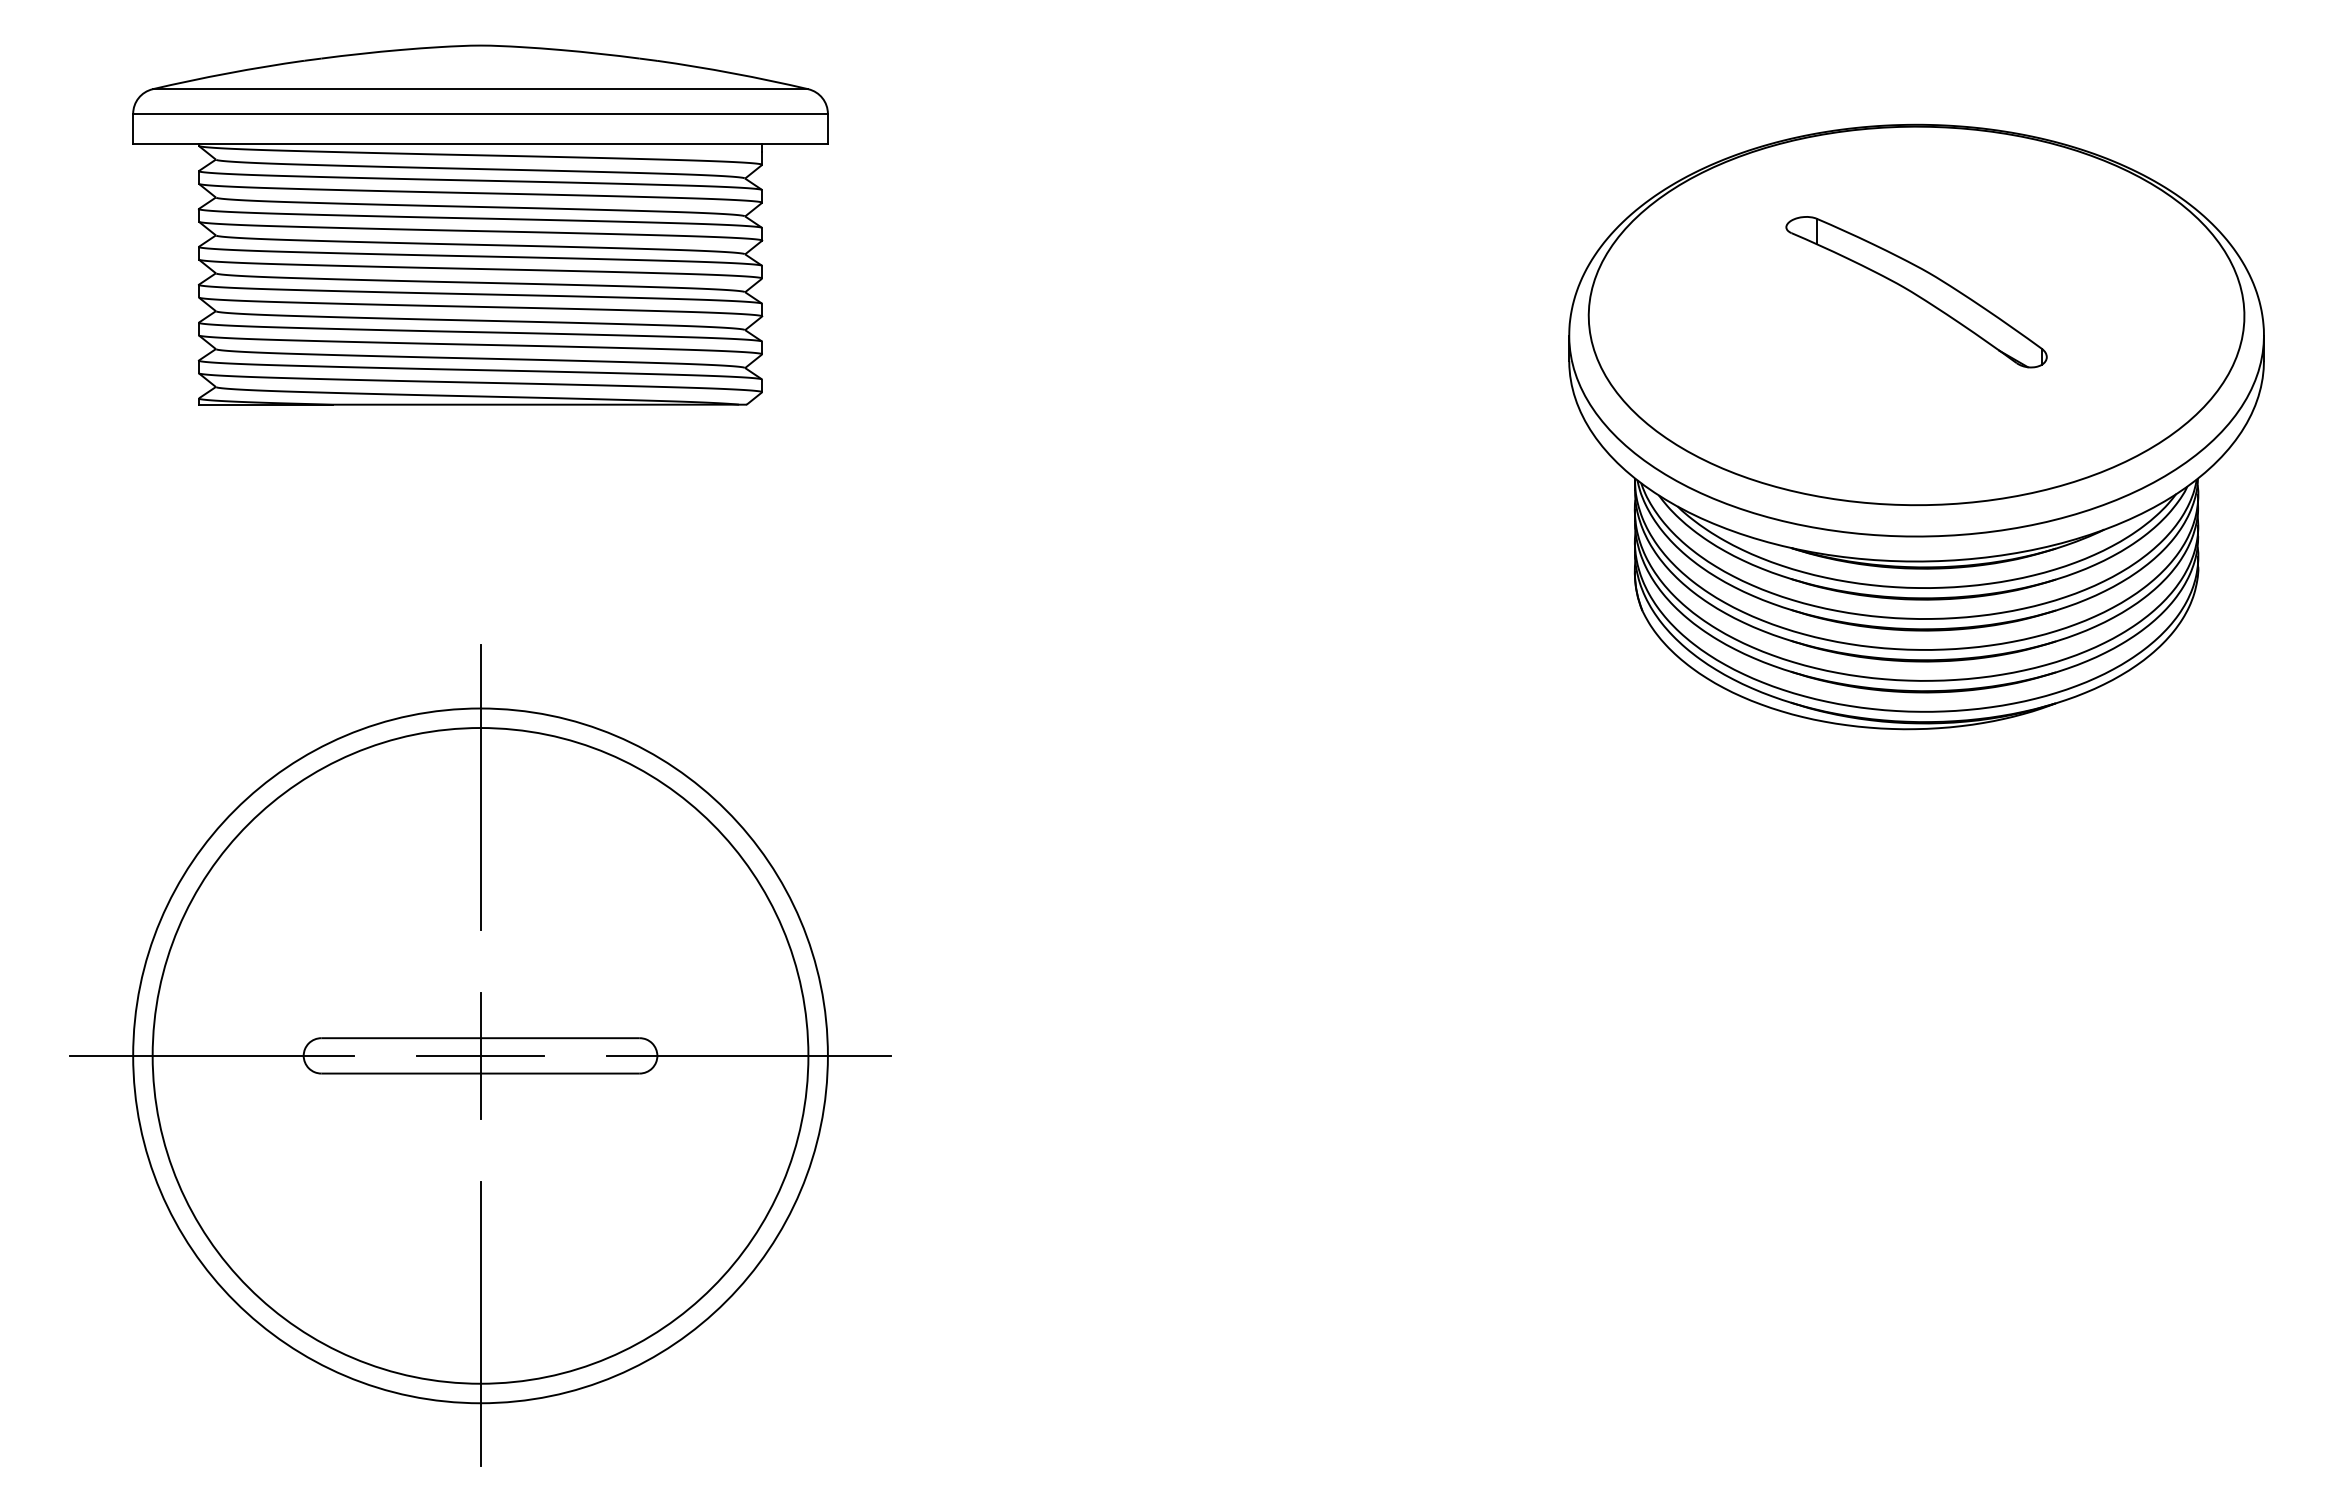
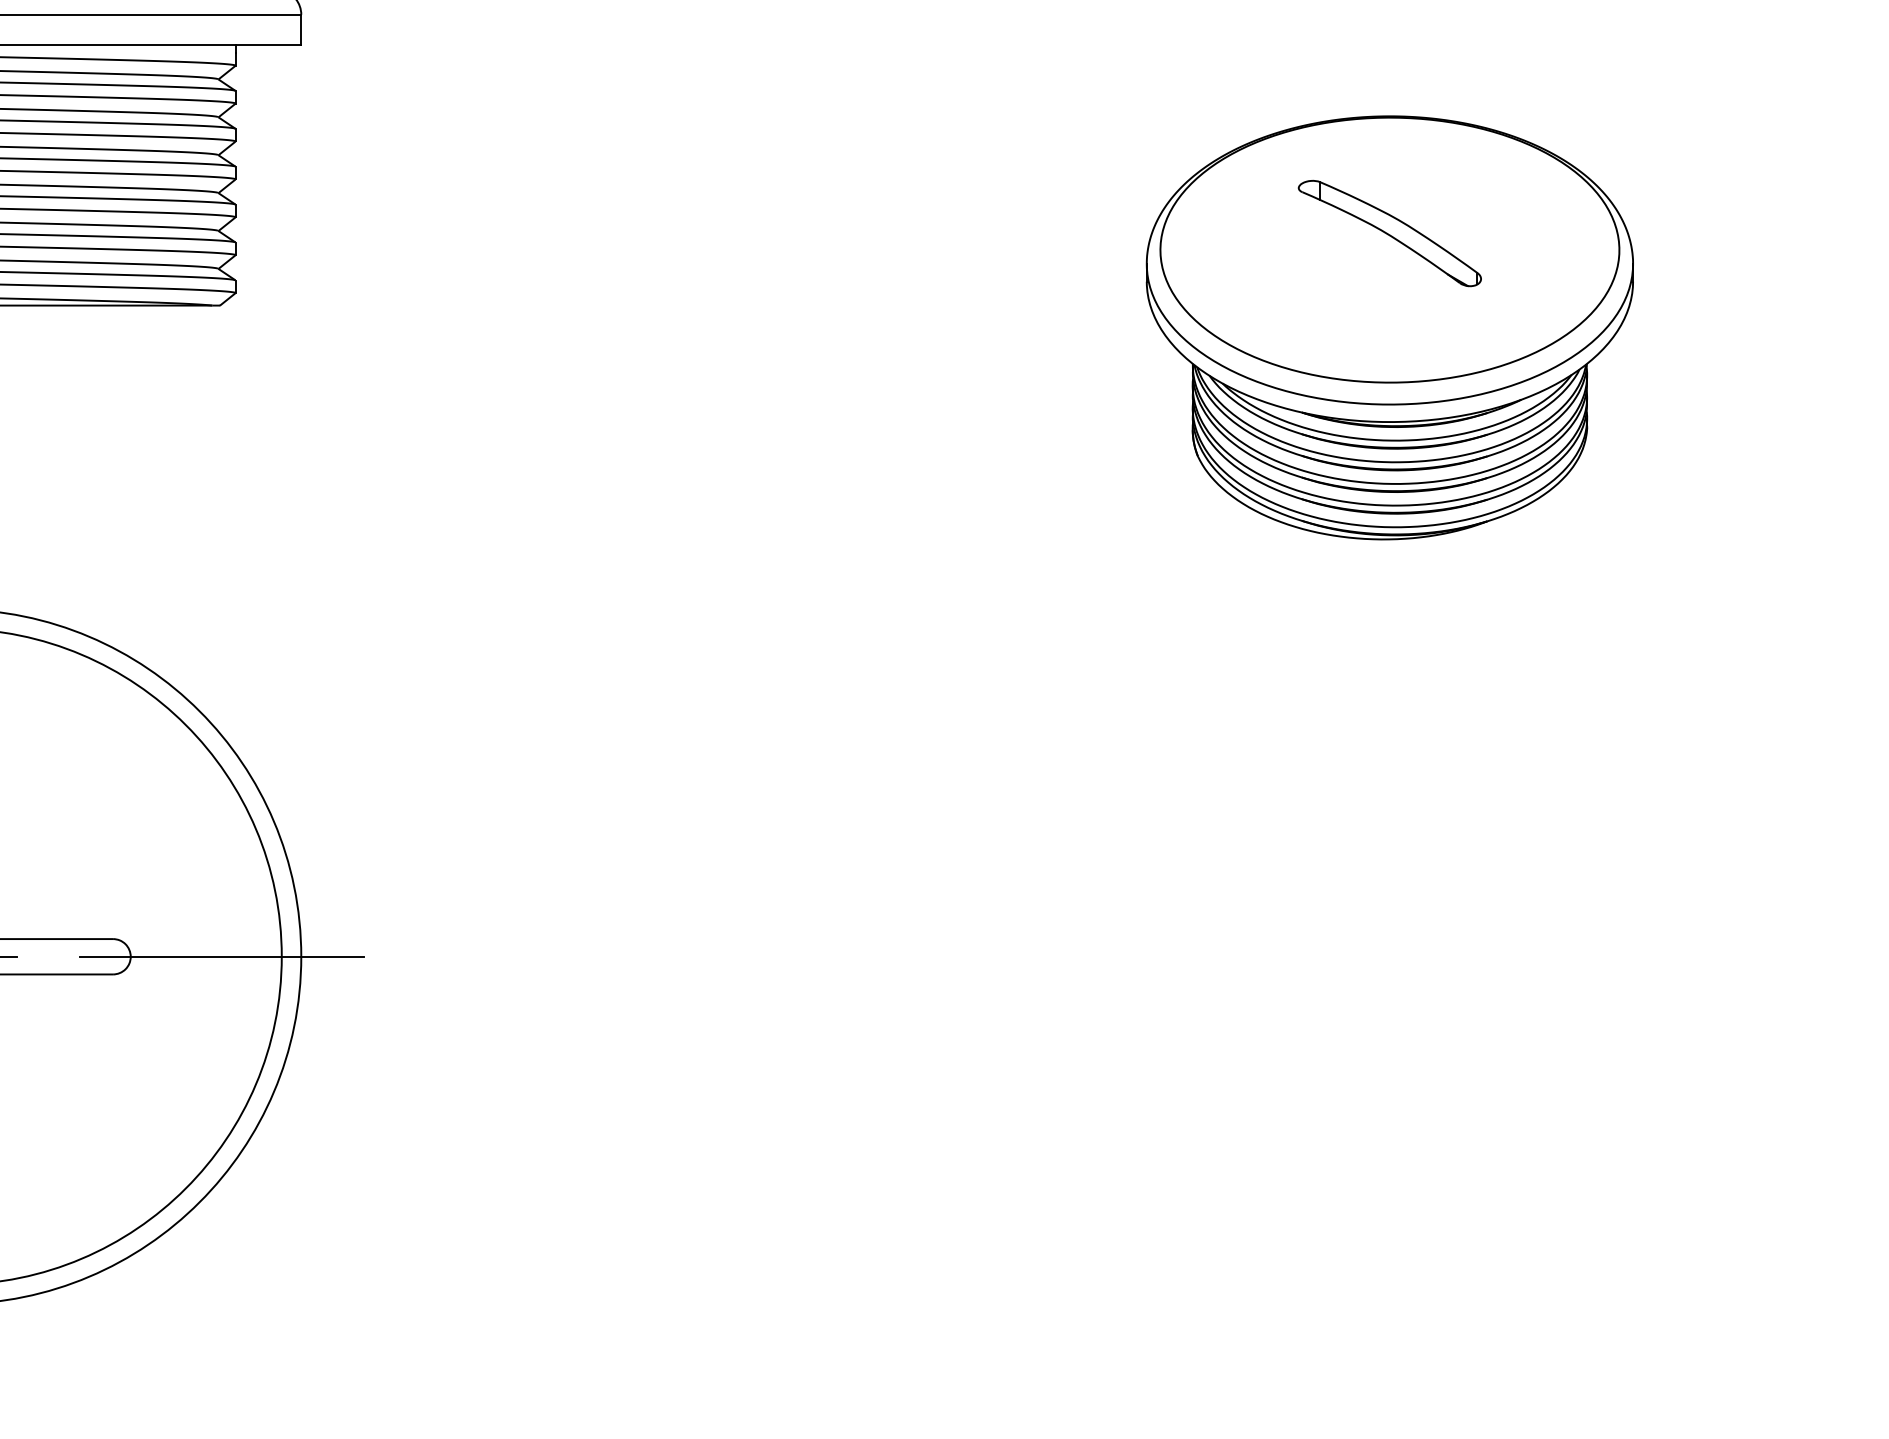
part: (1916, 426) -> (1389, 327), size x0.7

